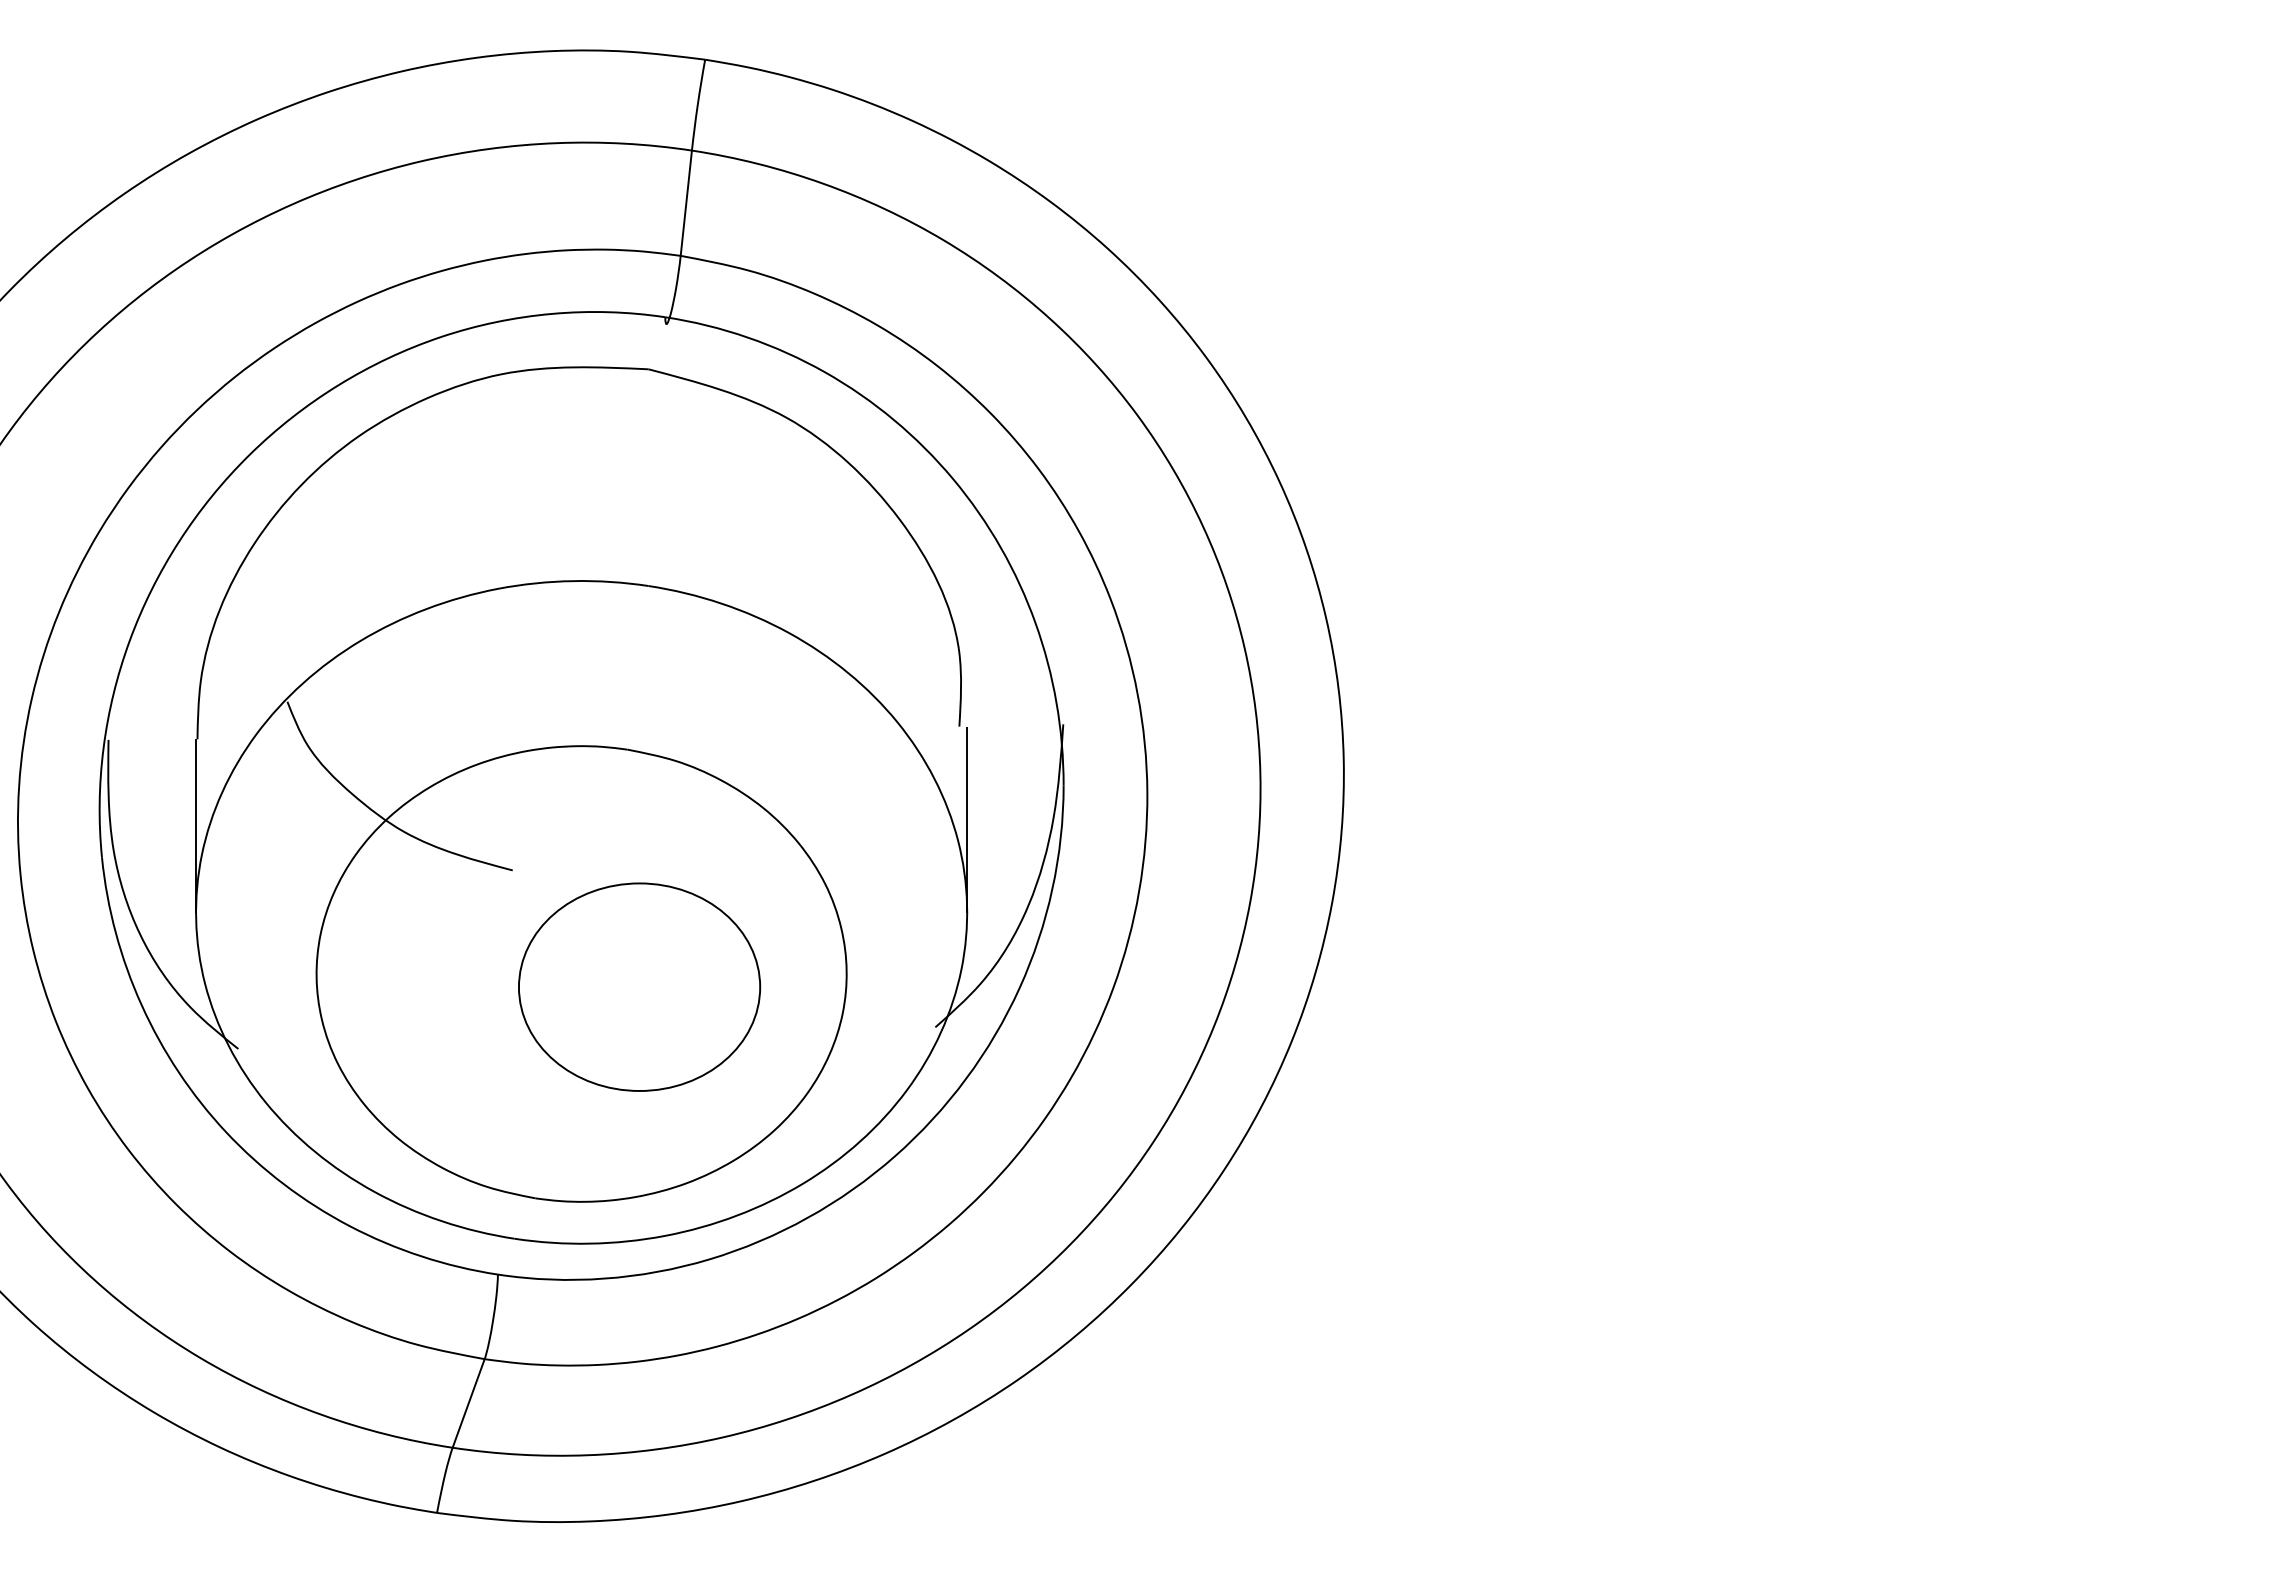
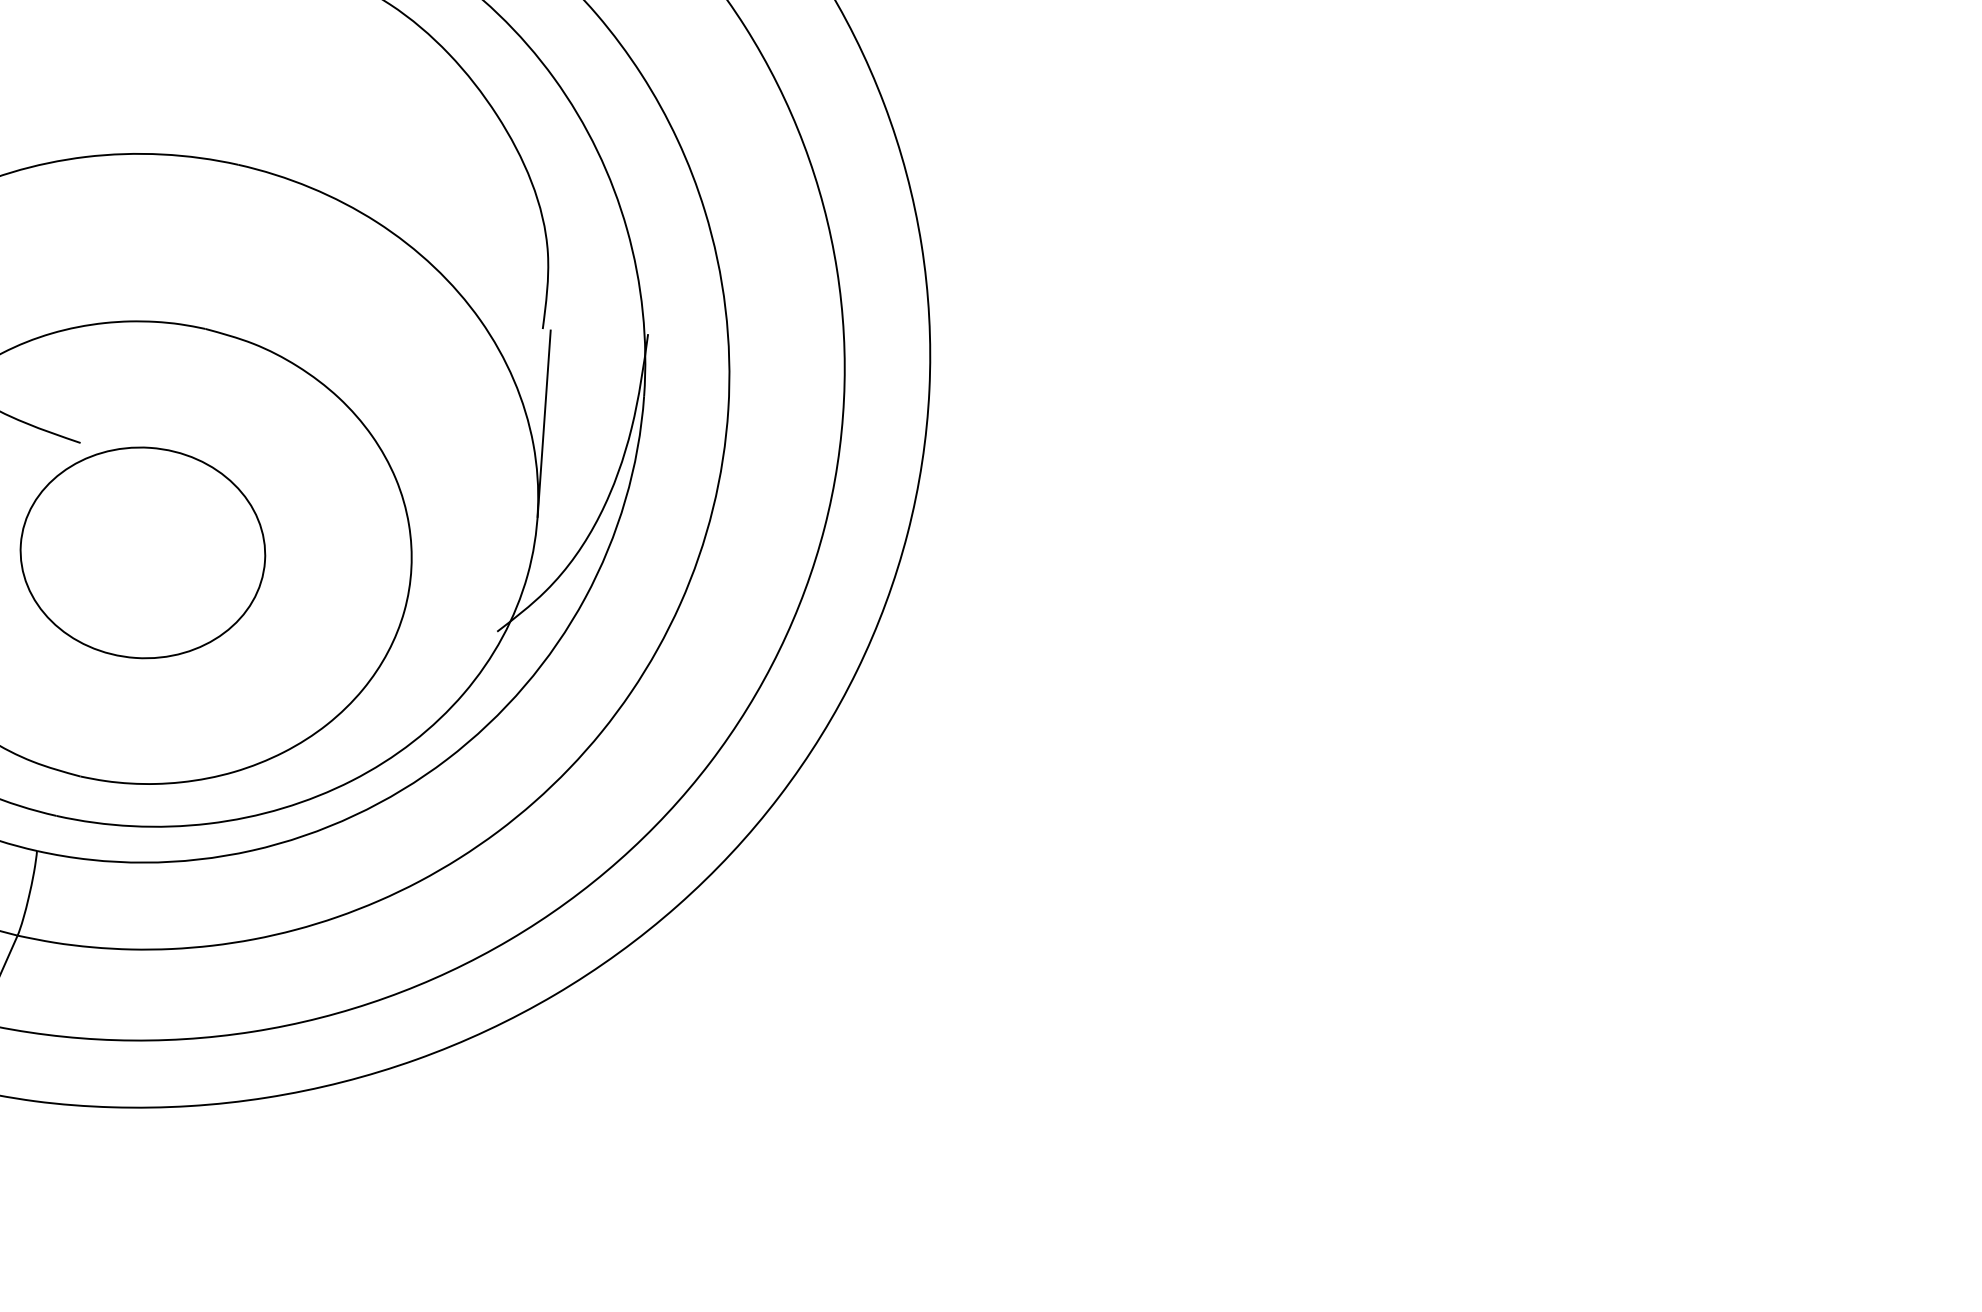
part: (639, 986) -> (142, 552), moved

